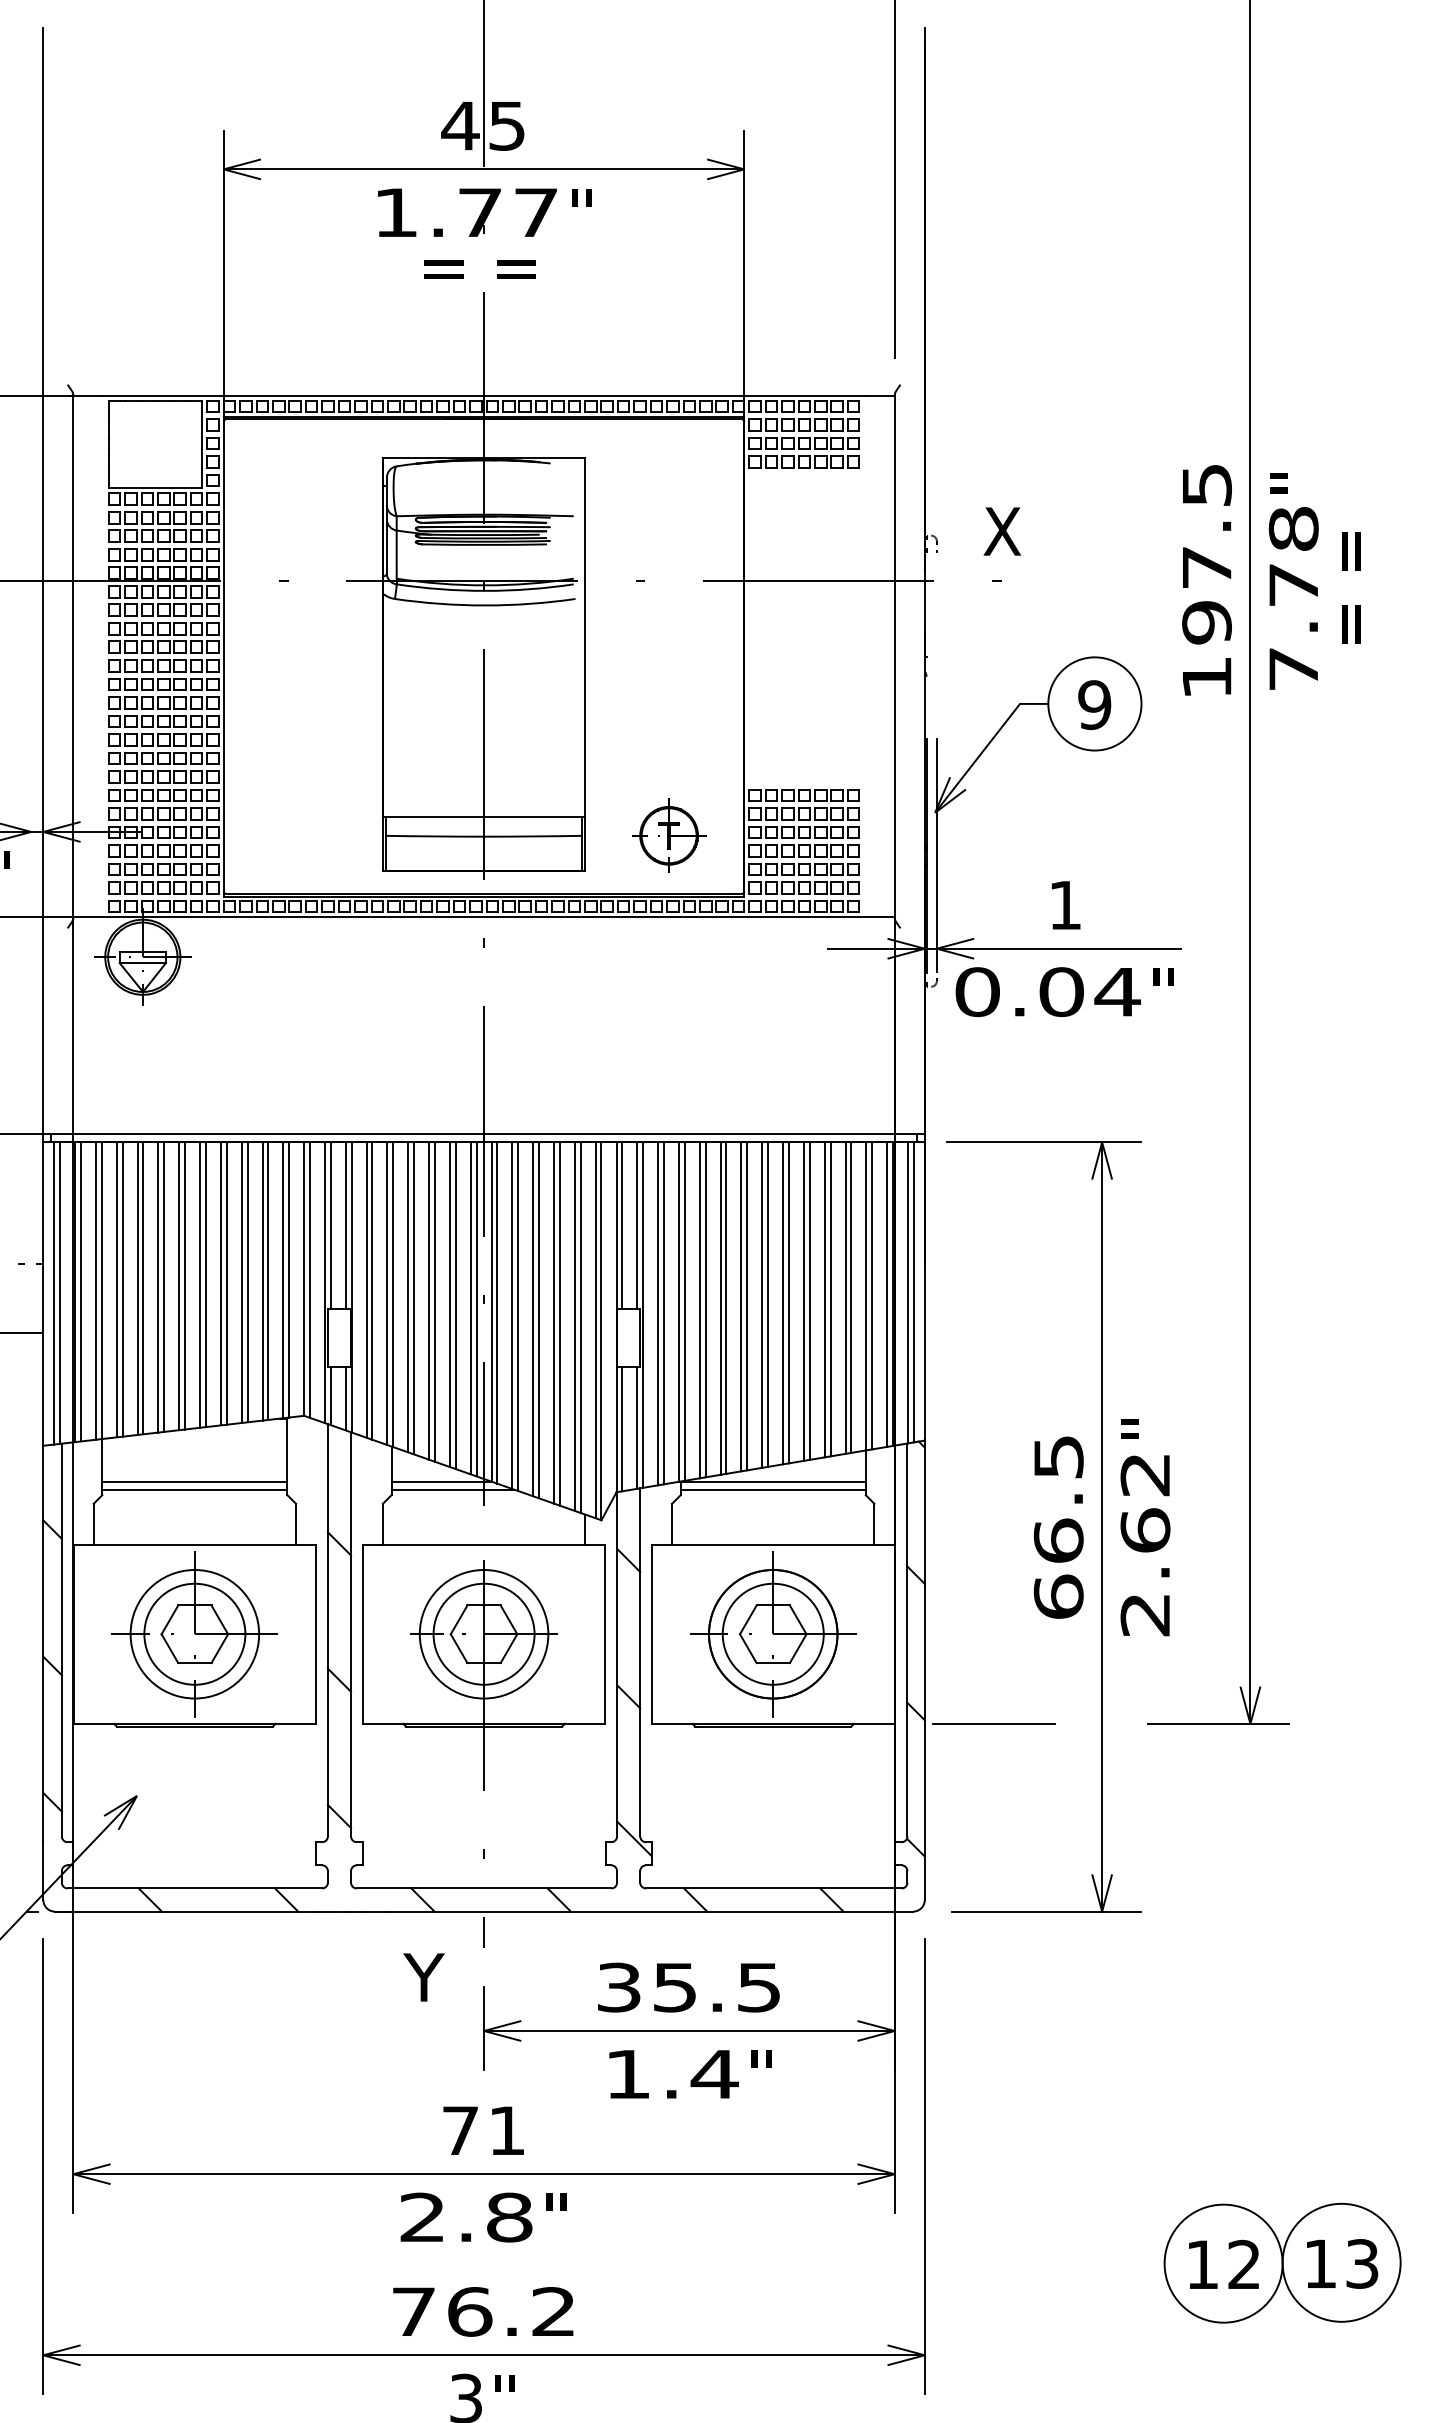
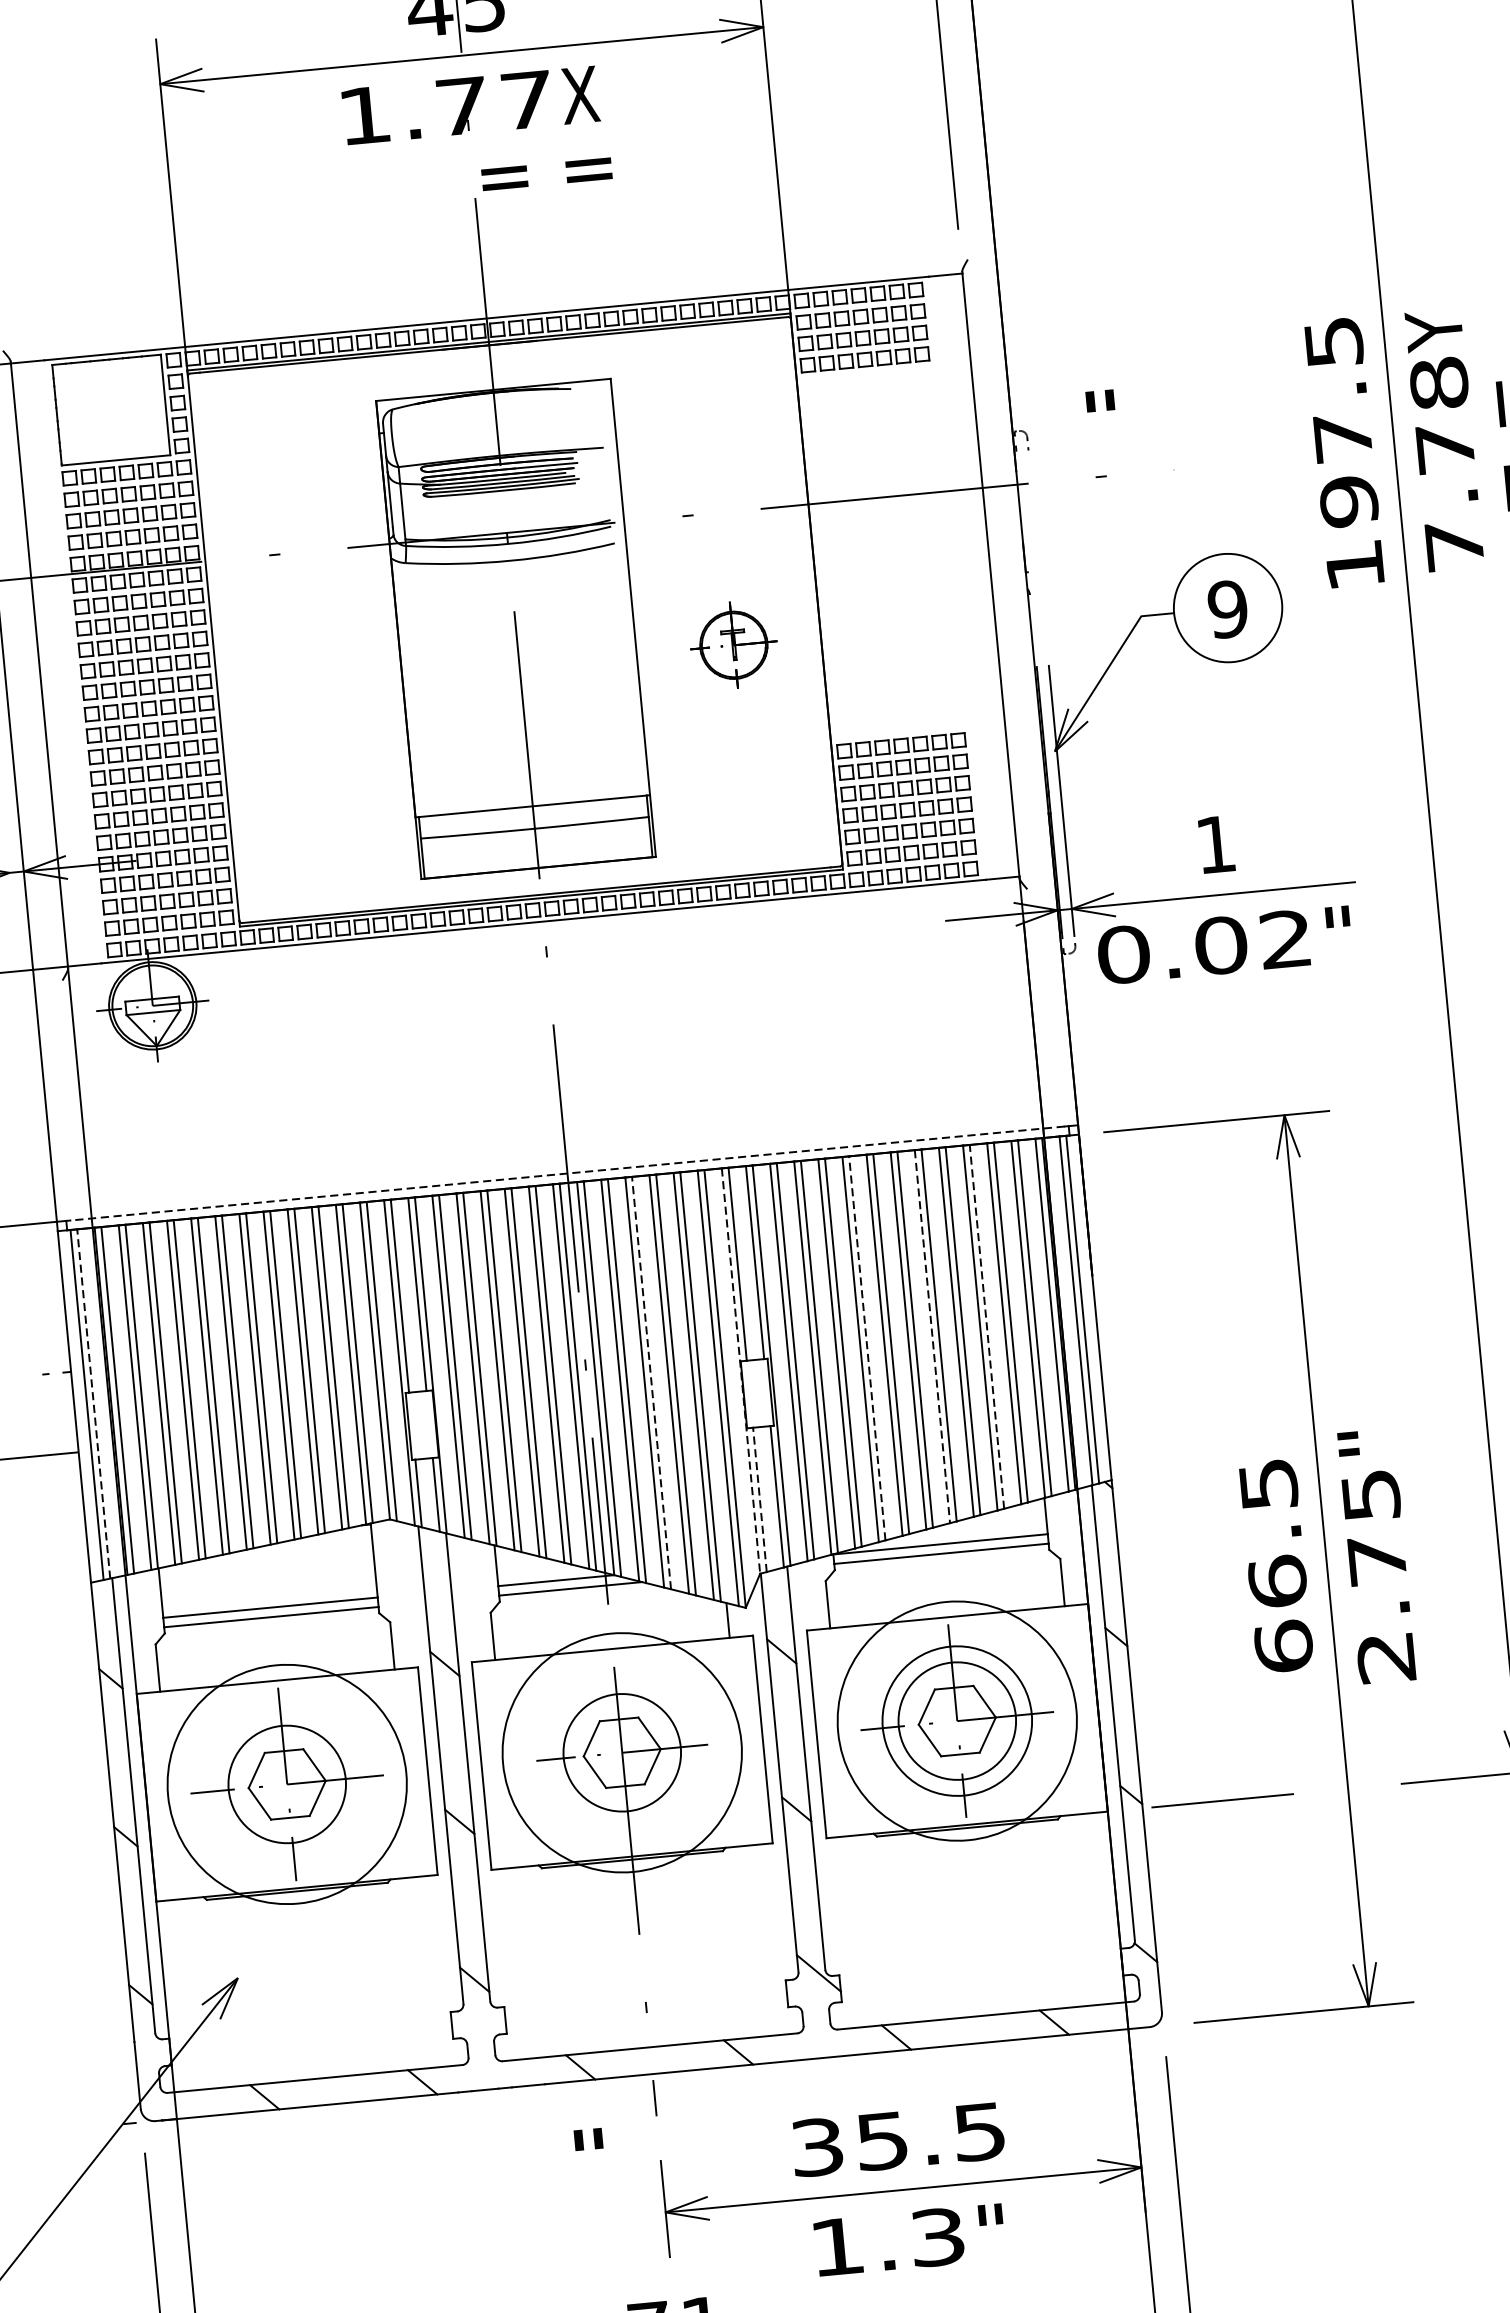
text: (581, 212) -> (579, 94), " -> X
text: (479, 269) -> (546, 174), moved
text: (1293, 482) -> (1433, 329), " -> Y
text: (1002, 531) -> (1102, 418), X -> "
part: (669, 835) -> (734, 644), moved
text: (1117, 991) -> (1285, 938), 0.04 -> 0.02
line: (483, 1134) -> (566, 1173), solid -> dashed
line: (60, 1293) -> (94, 1404), solid -> dashed
line: (830, 1298) -> (986, 1325), solid -> dashed
line: (783, 1303) -> (932, 1336), solid -> dashed
line: (726, 1308) -> (867, 1348), solid -> dashed
line: (616, 1317) -> (740, 1371), solid -> dashed
line: (539, 1320) -> (652, 1383), solid -> dashed
line: (622, 1428) -> (760, 1499), solid -> dashed
text: (1145, 1503) -> (1374, 1528), 2.62 -> 2.75
circle: (194, 1634) -> (286, 1784), size x1.6
circle: (483, 1634) -> (621, 1753), size x1.6
circle: (773, 1634) -> (957, 1721), size x1.6
text: (423, 1977) -> (589, 2157), Y -> "
text: (714, 2074) -> (937, 2237), 1.4 -> 1.3

